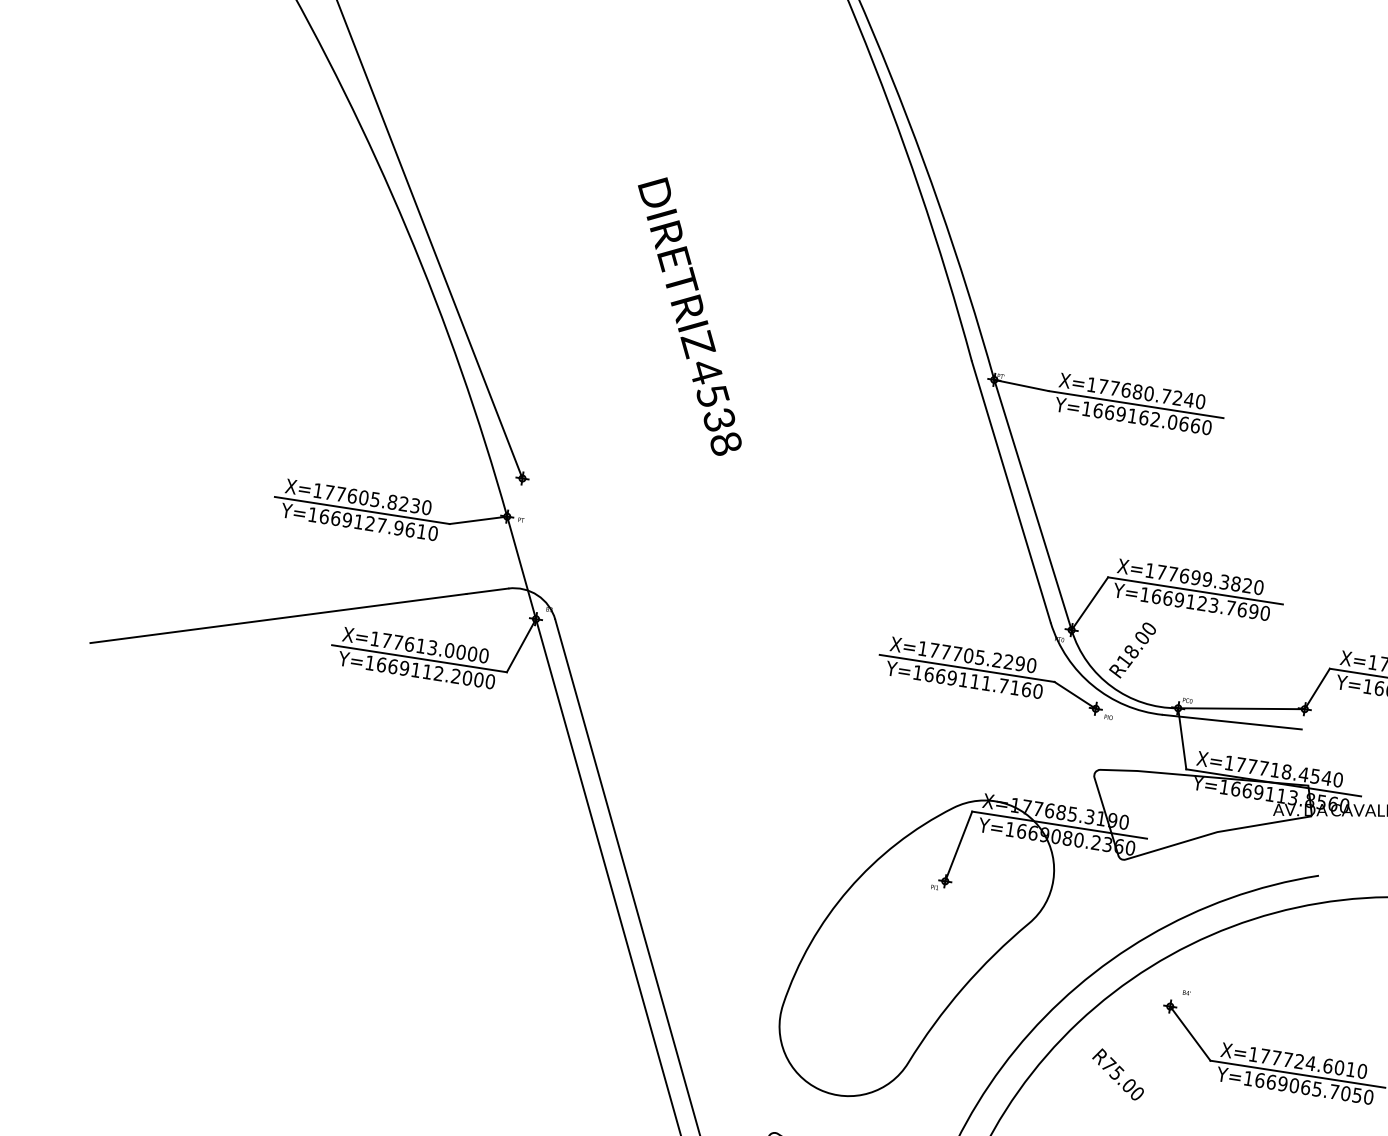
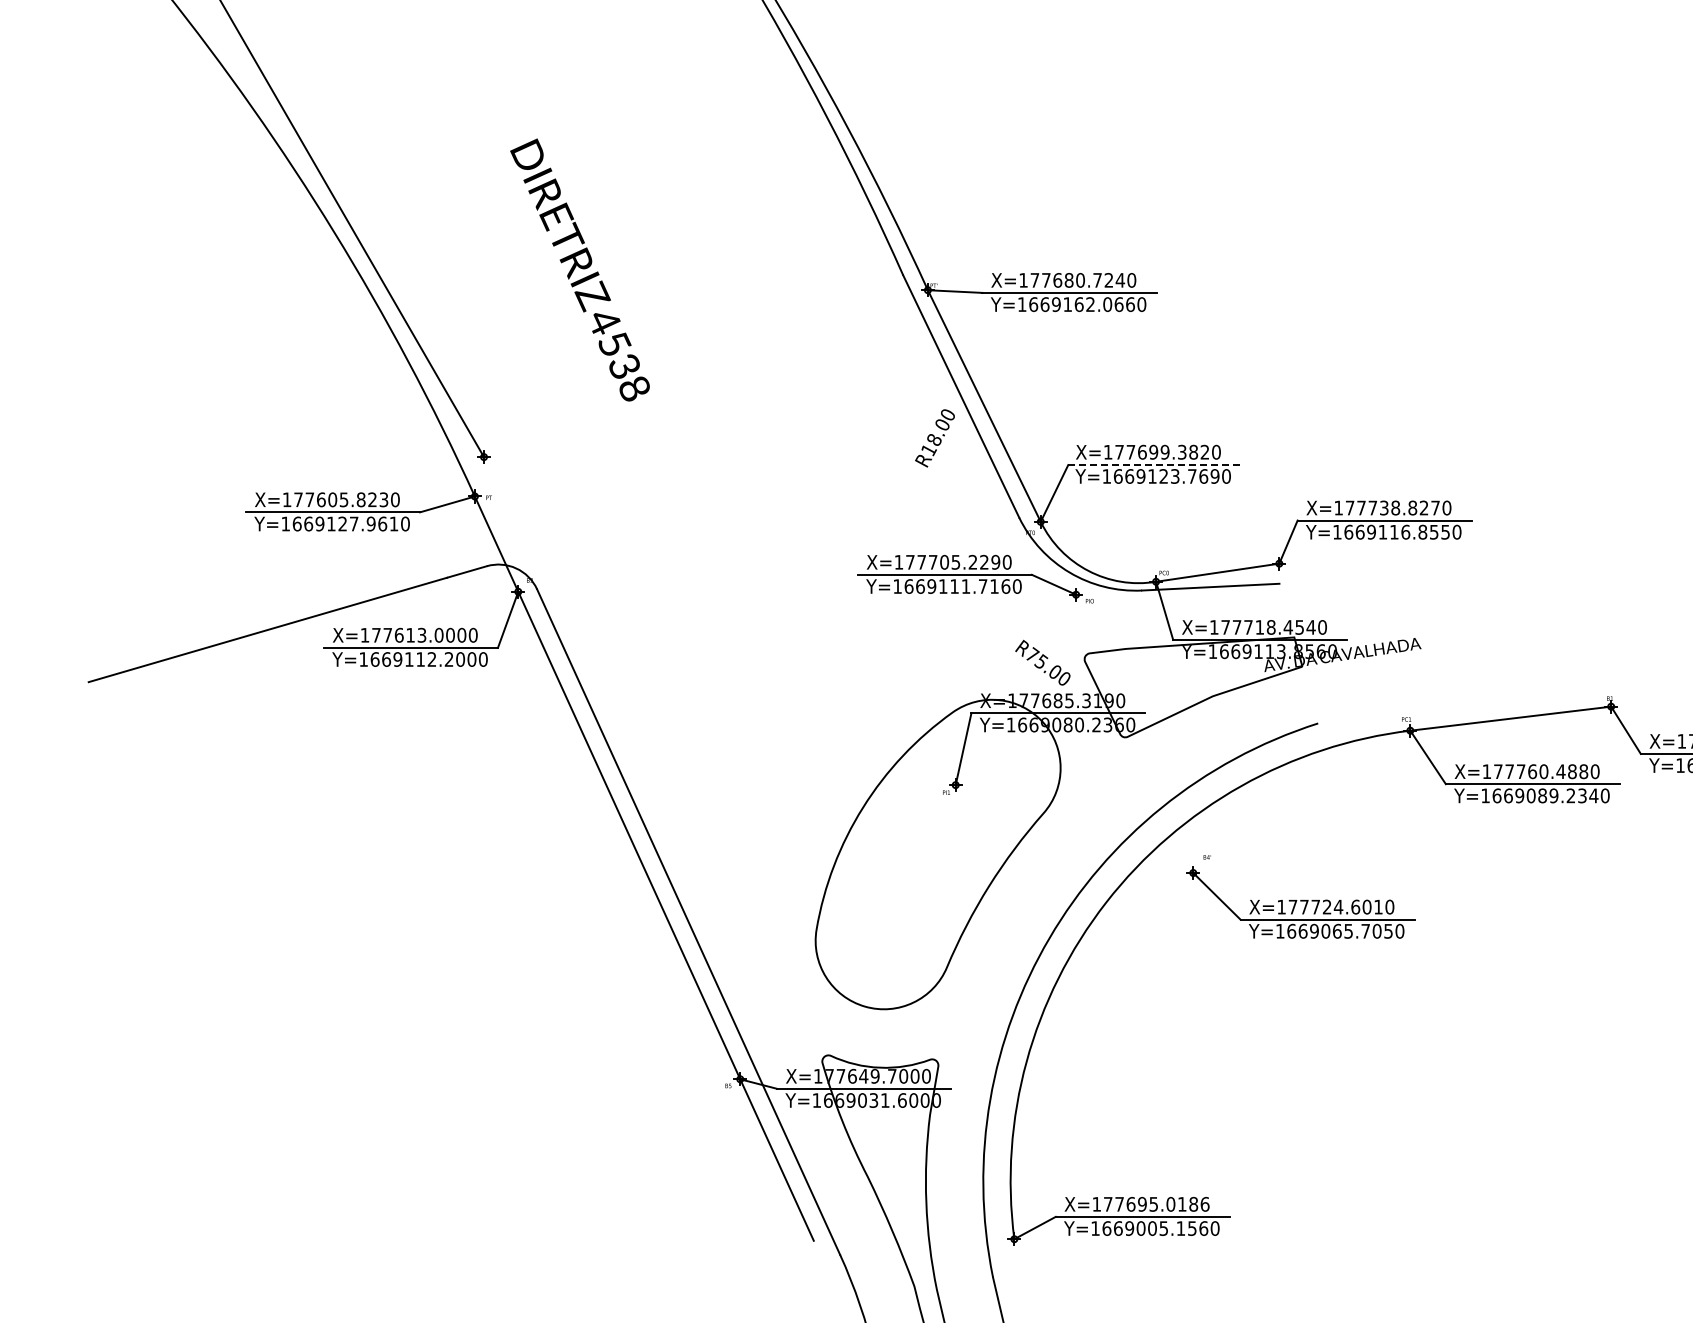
text: (689, 315) -> (579, 269), moved
line: (1195, 591) -> (1155, 465), solid -> dashed
text: (1132, 650) -> (934, 438), moved
text: (1117, 1074) -> (1042, 662), moved

